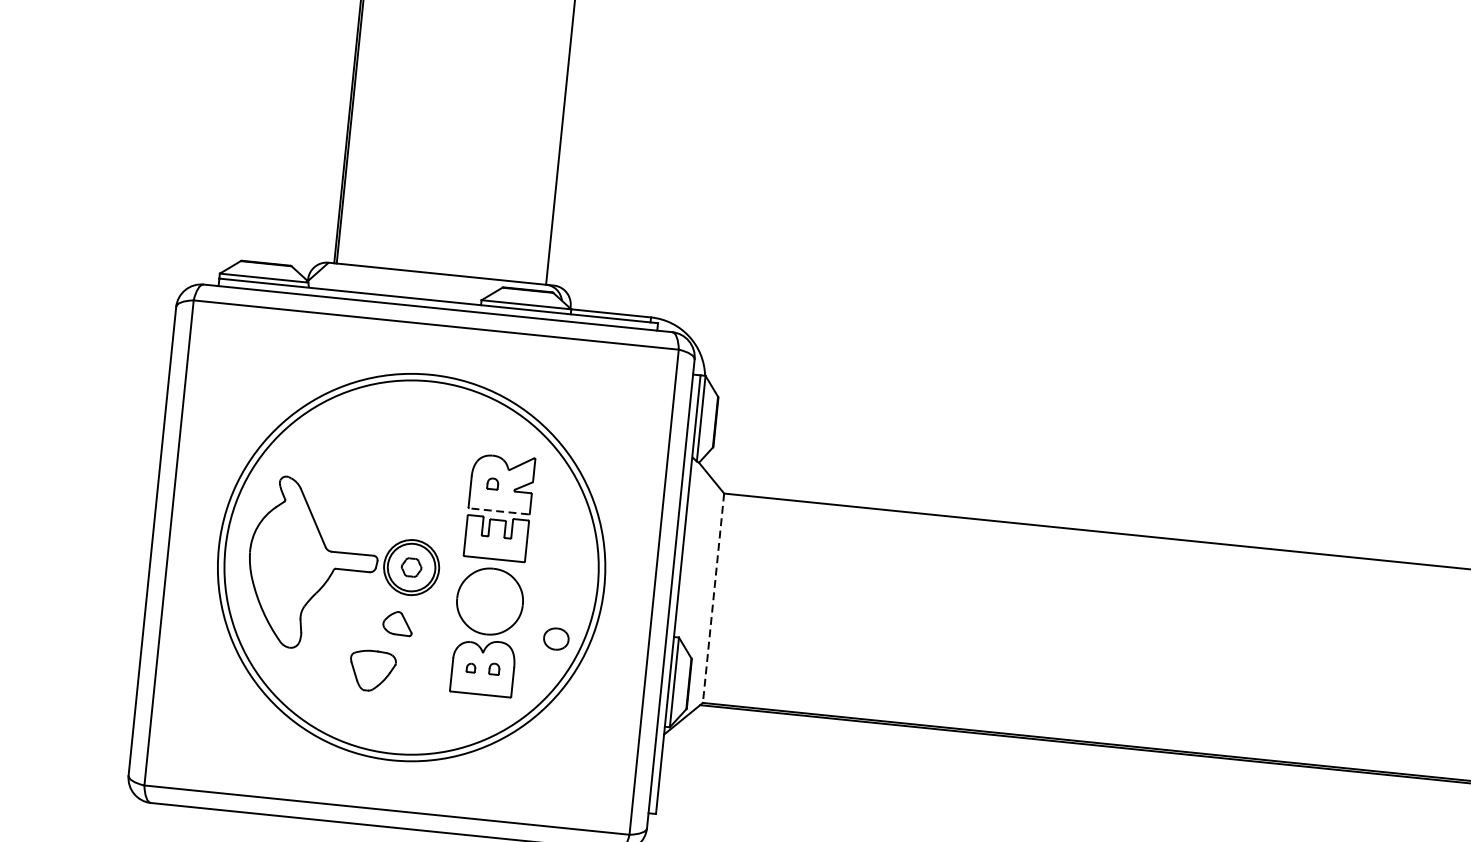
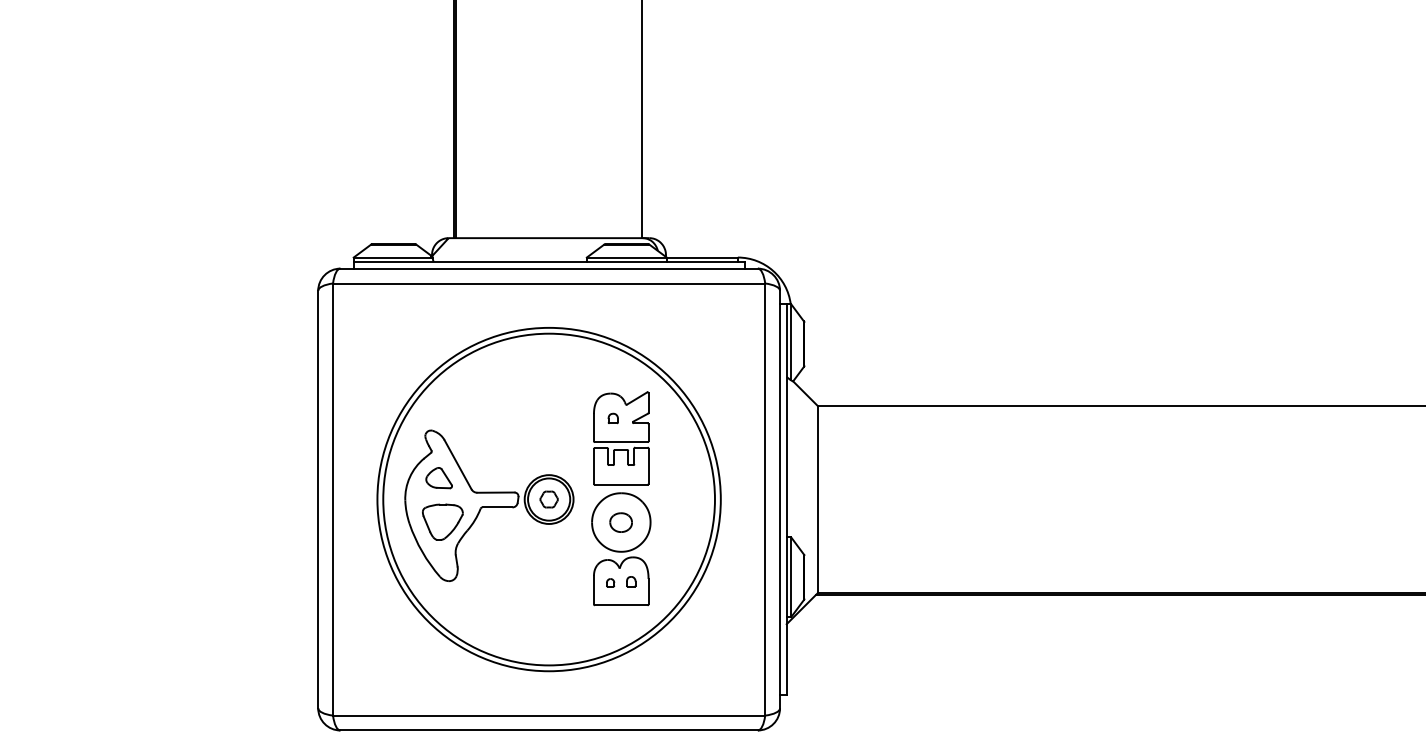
line: (498, 511) -> (620, 442), dashed -> solid
line: (713, 599) -> (818, 500), dashed -> solid
part: (397, 623) -> (438, 478), moved
part: (555, 638) -> (620, 522), moved
part: (372, 670) -> (442, 521), moved

